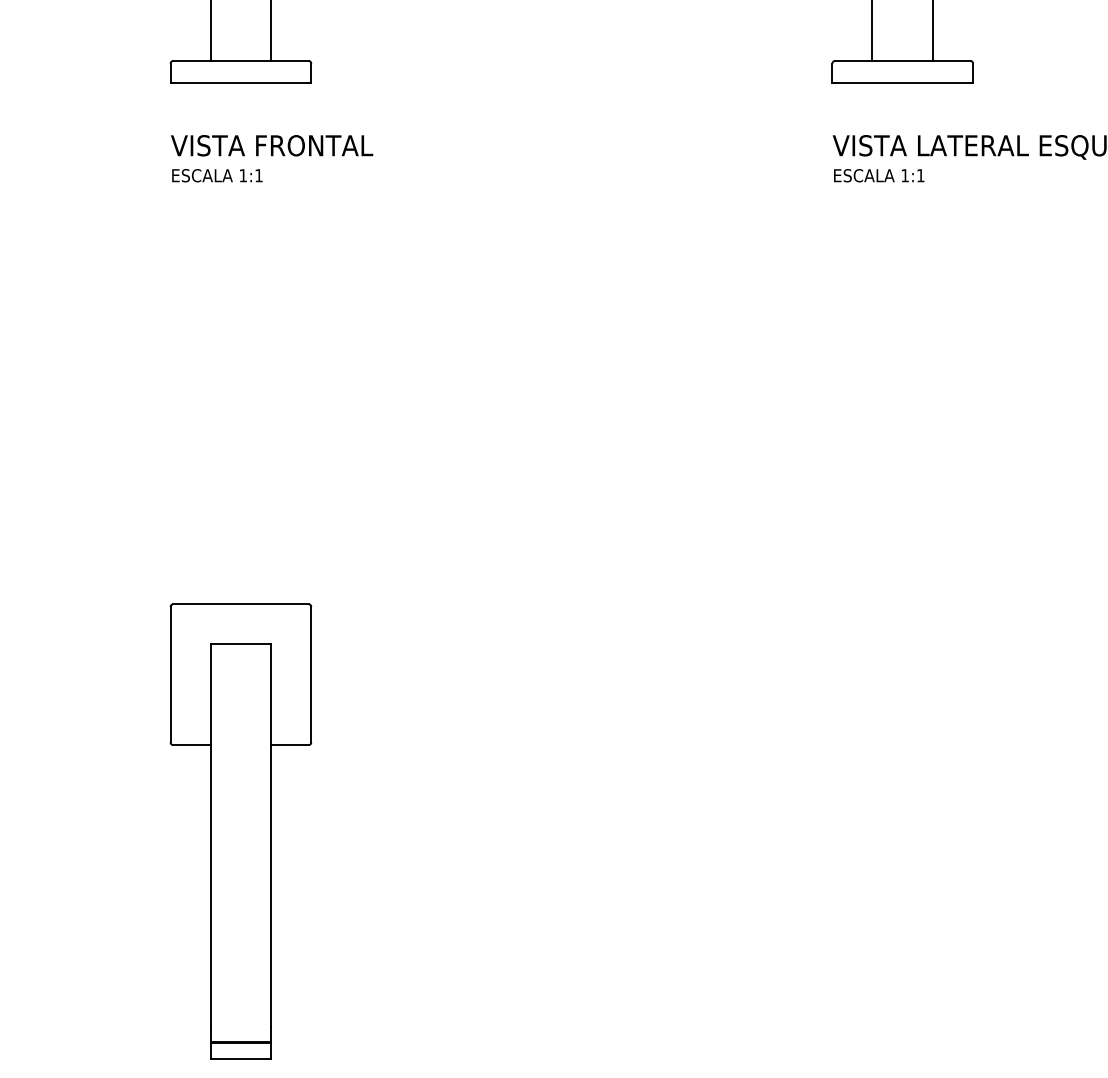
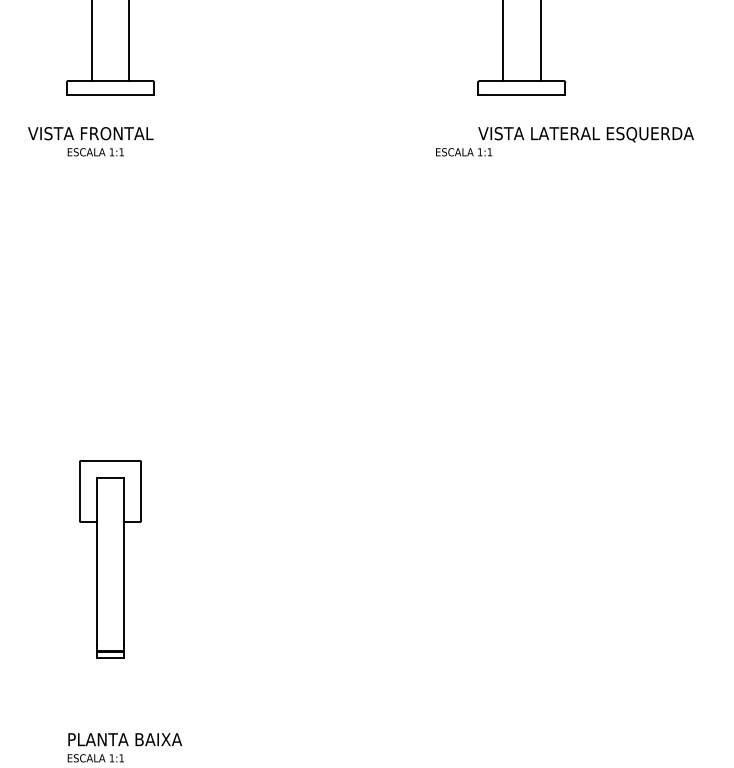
text: (271, 145) -> (90, 133), moved
text: (879, 176) -> (464, 152), moved
part: (240, 831) -> (110, 559), size x0.7

